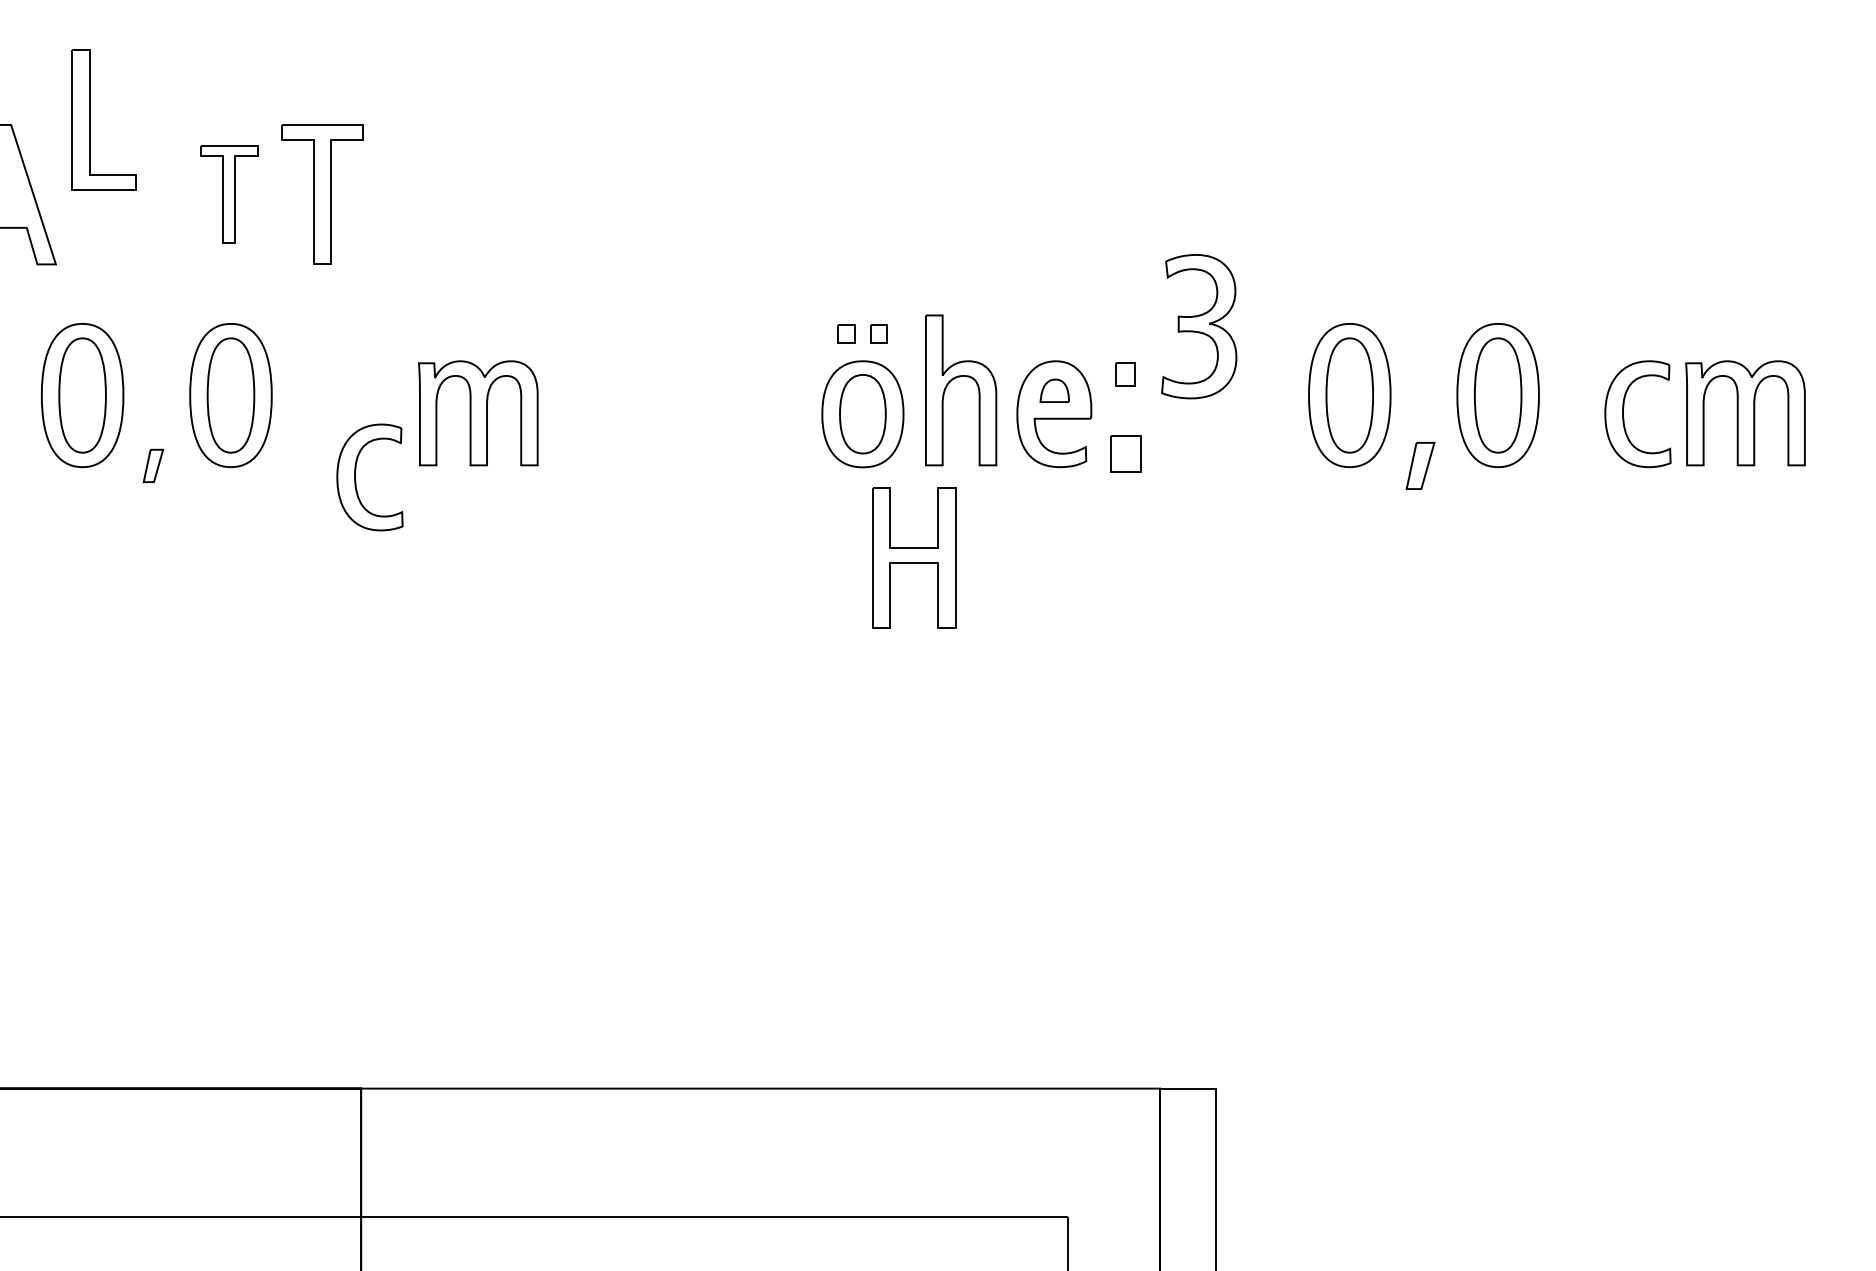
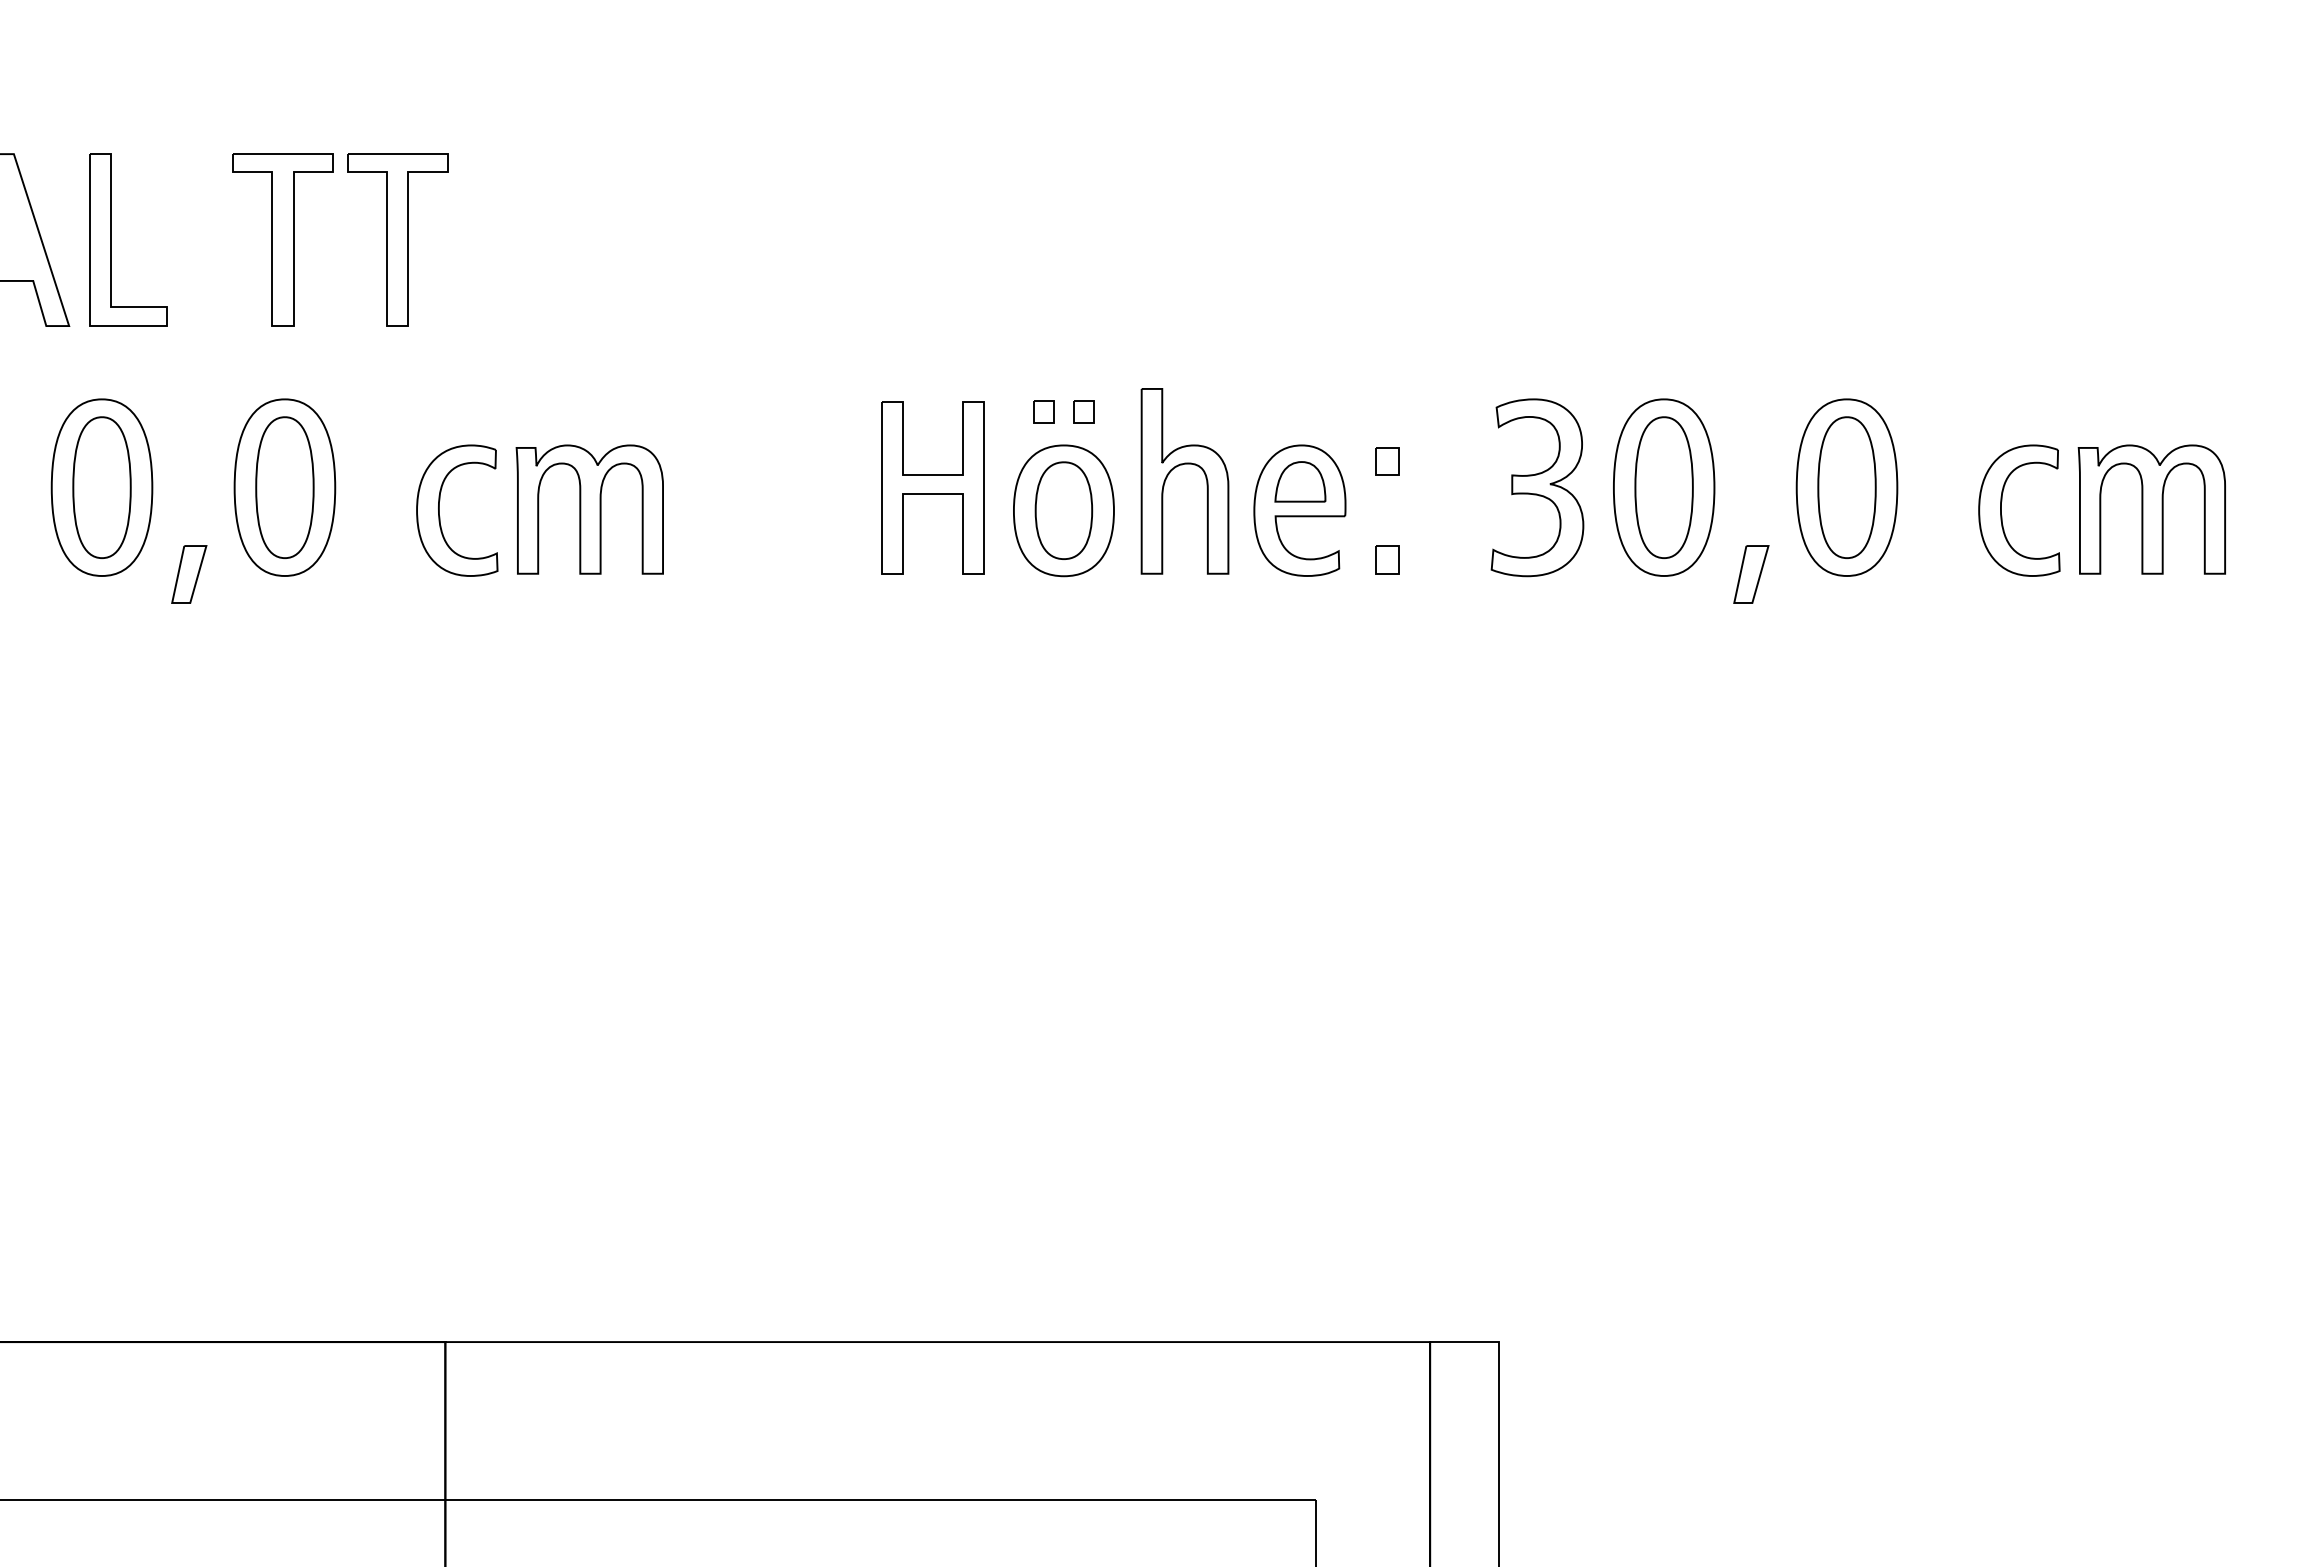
part: (90, 119) -> (111, 239), moved
part: (229, 194) -> (282, 239), size x1.43
part: (1199, 326) -> (1537, 487), moved
part: (1054, 390) -> (1300, 481), size x1.43
part: (1125, 453) -> (1387, 559), size x0.62
part: (153, 465) -> (189, 574), size x1.43
part: (355, 477) -> (439, 510), moved
part: (913, 557) -> (932, 487), moved

